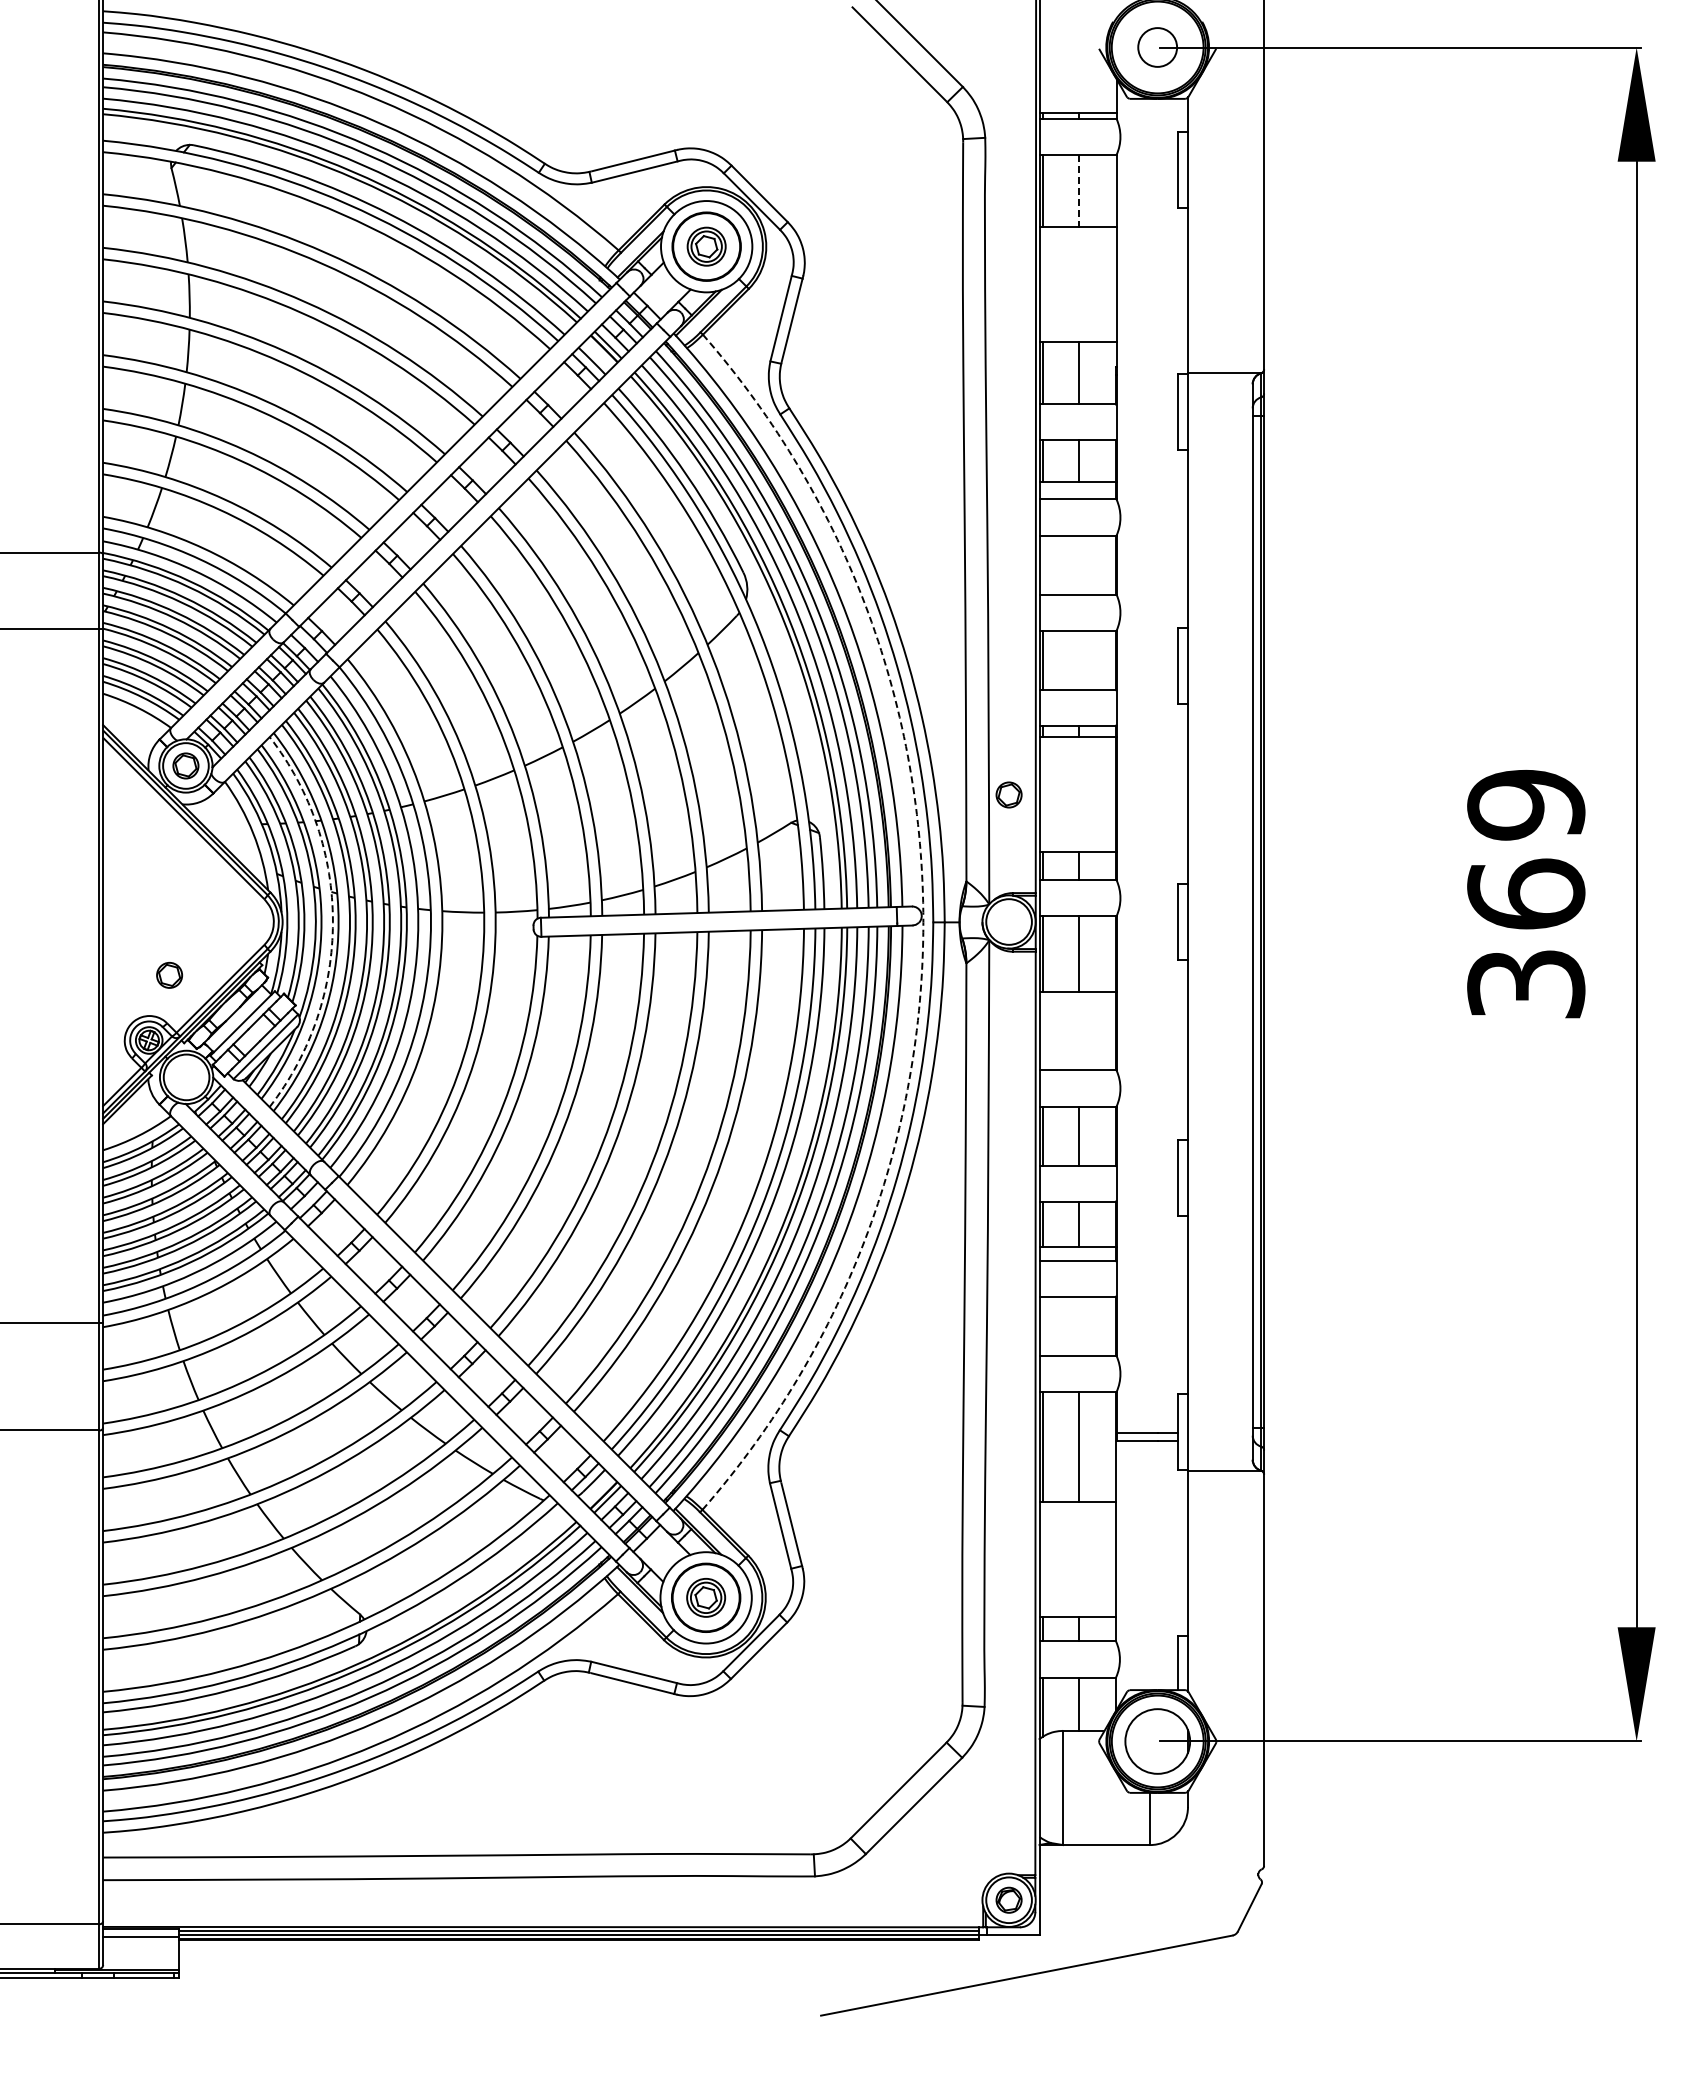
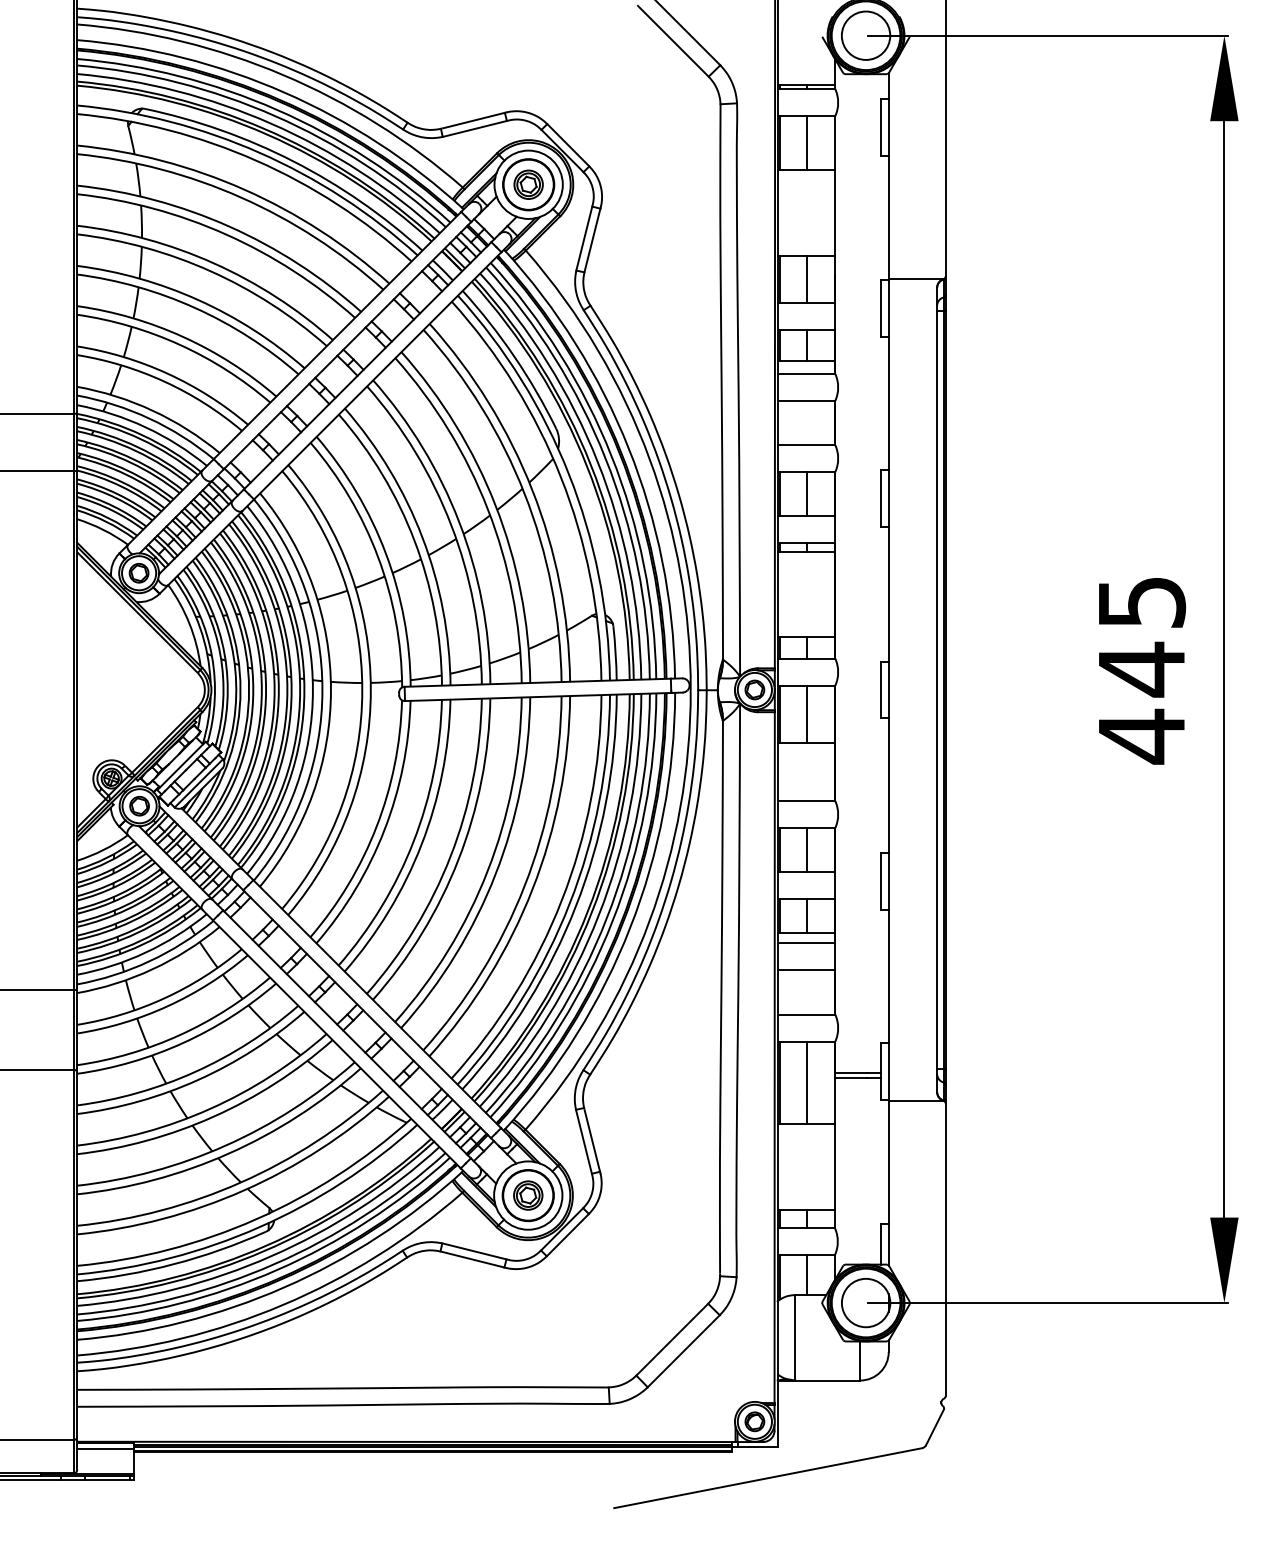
circle: (1157, 47) -> (865, 35), size x1.67
line: (1079, 191) -> (807, 143), dashed -> solid
line: (1079, 659) -> (807, 493), added
part: (1008, 794) -> (754, 689), moved
text: (1526, 895) -> (1141, 670), 369 -> 445
arc: (332, 922) -> (248, 690), dashed -> solid
arc: (923, 922) -> (690, 690), dashed -> solid
part: (169, 974) -> (139, 805), moved

